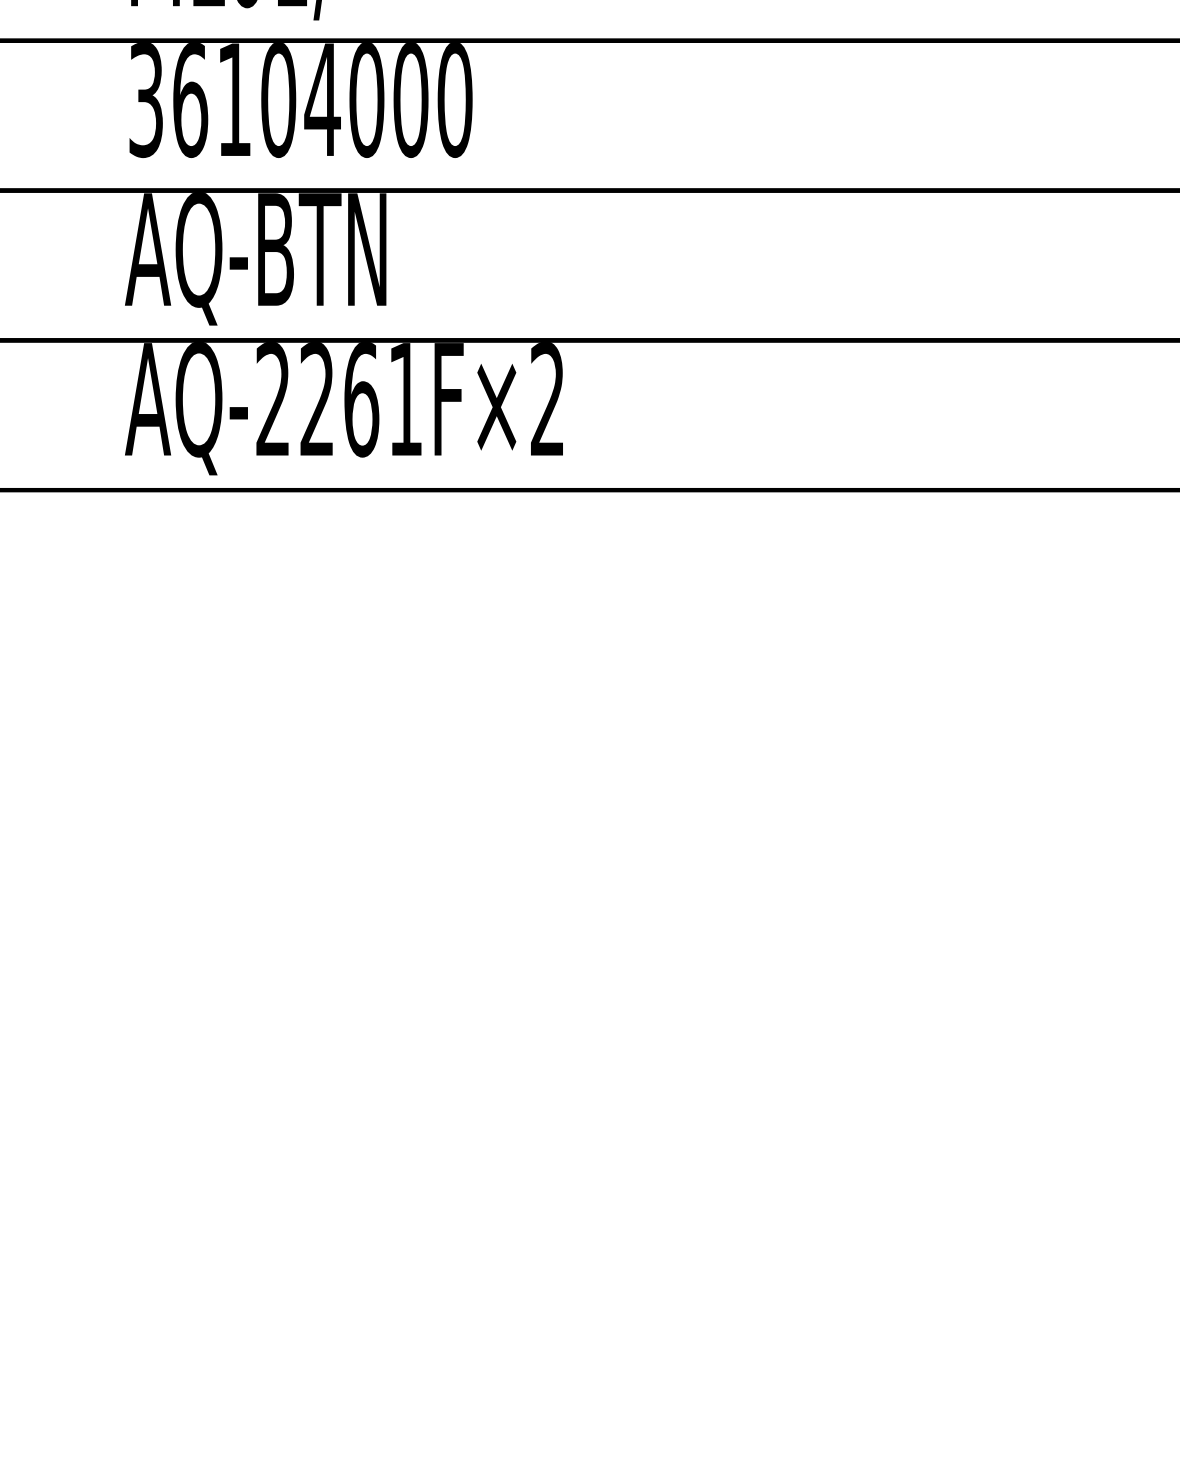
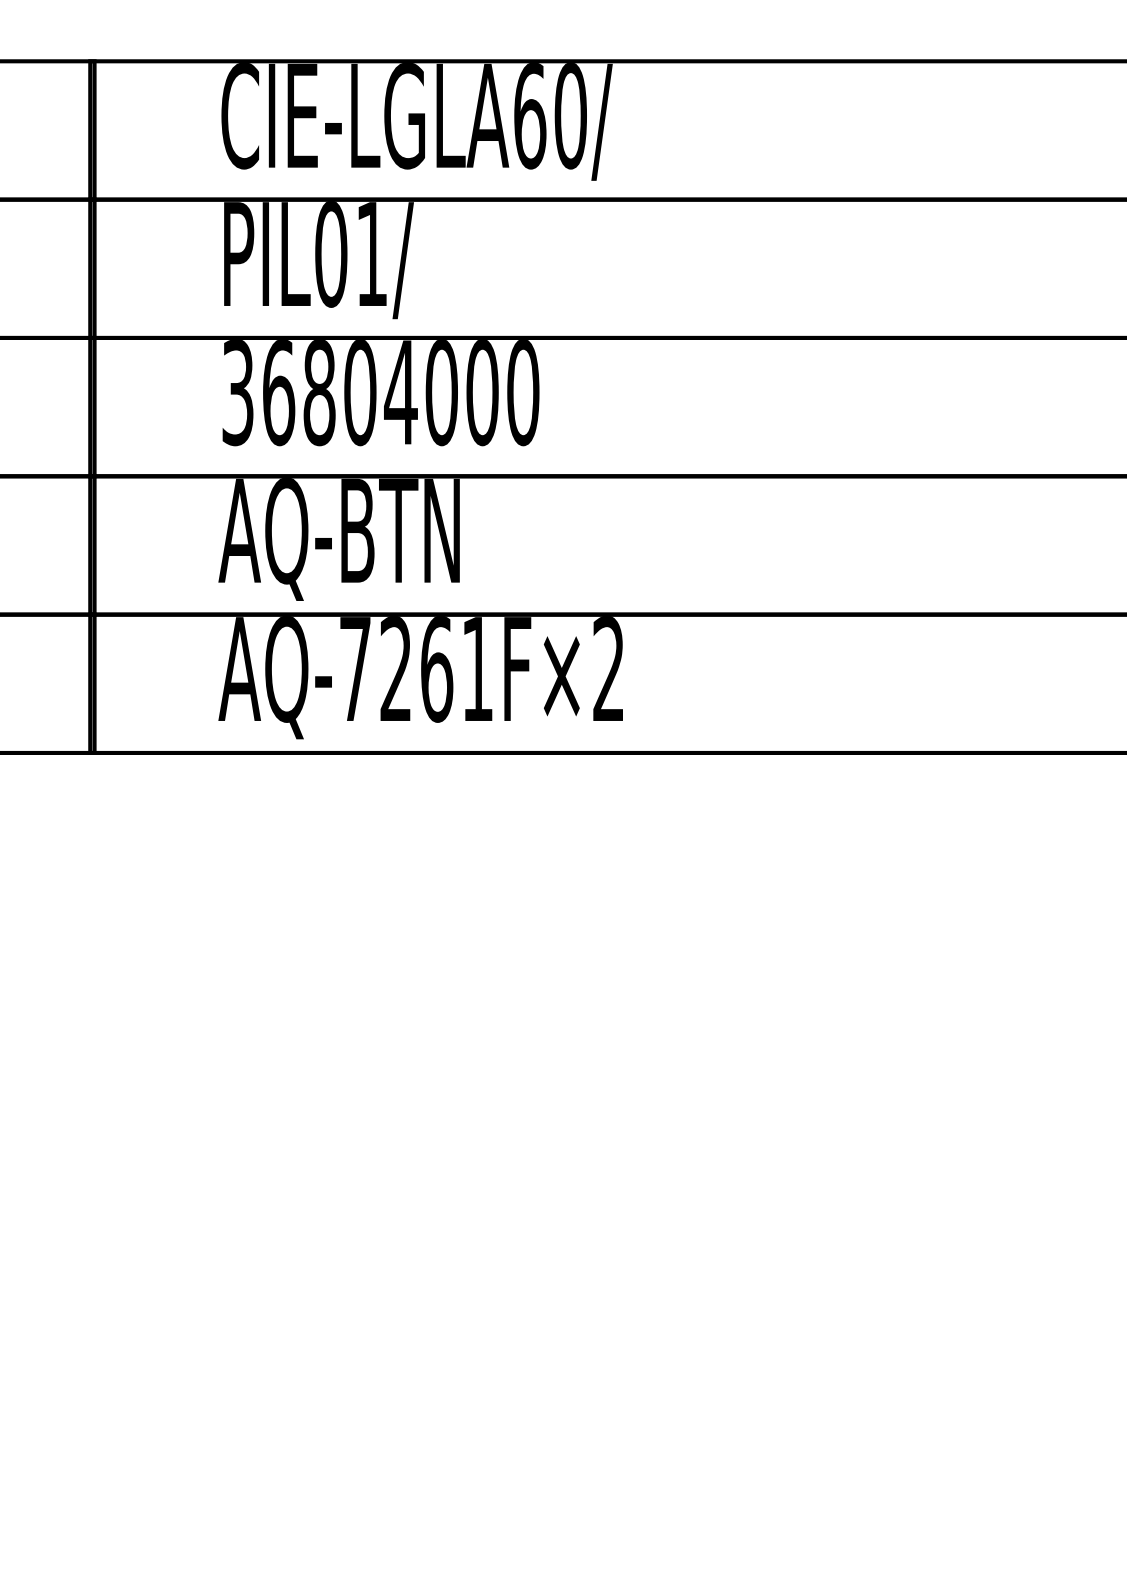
text: (234, 100) -> (319, 393), 36104000 -> 36804000
text: (272, 398) -> (354, 668), AQ-2261F×2 -> AQ-7261F×2

